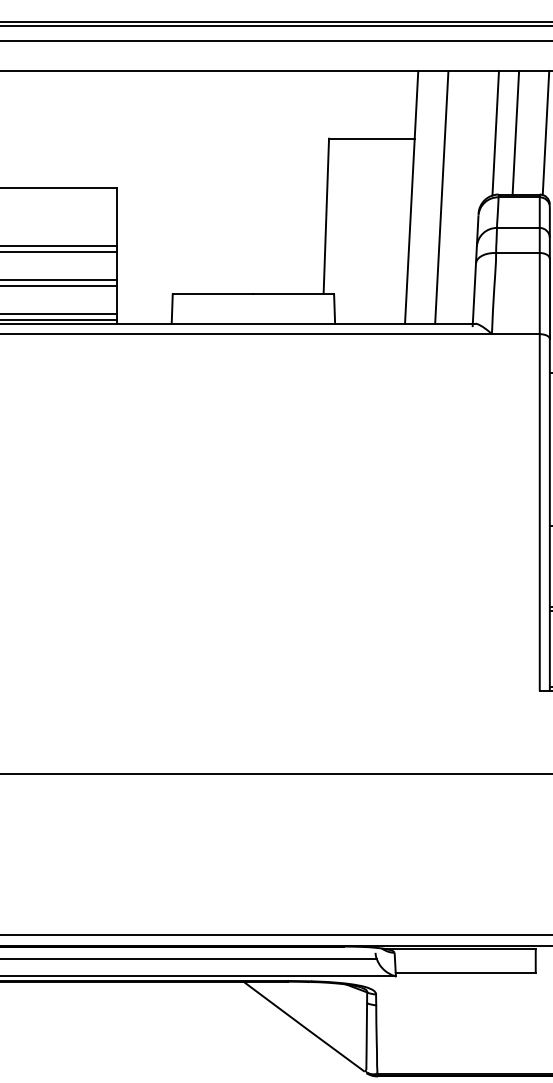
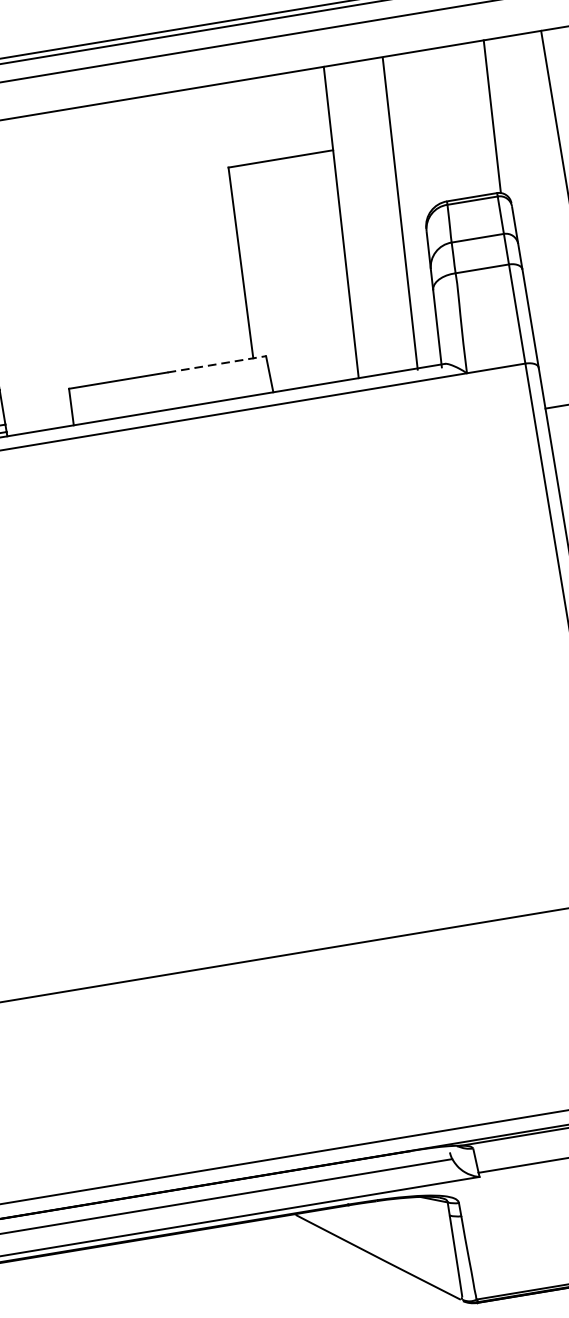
line: (515, 132) -> (454, 122), removed
line: (495, 133) -> (430, 127), removed
line: (441, 197) -> (399, 214), moved
line: (294, 294) -> (217, 364), solid -> dashed

